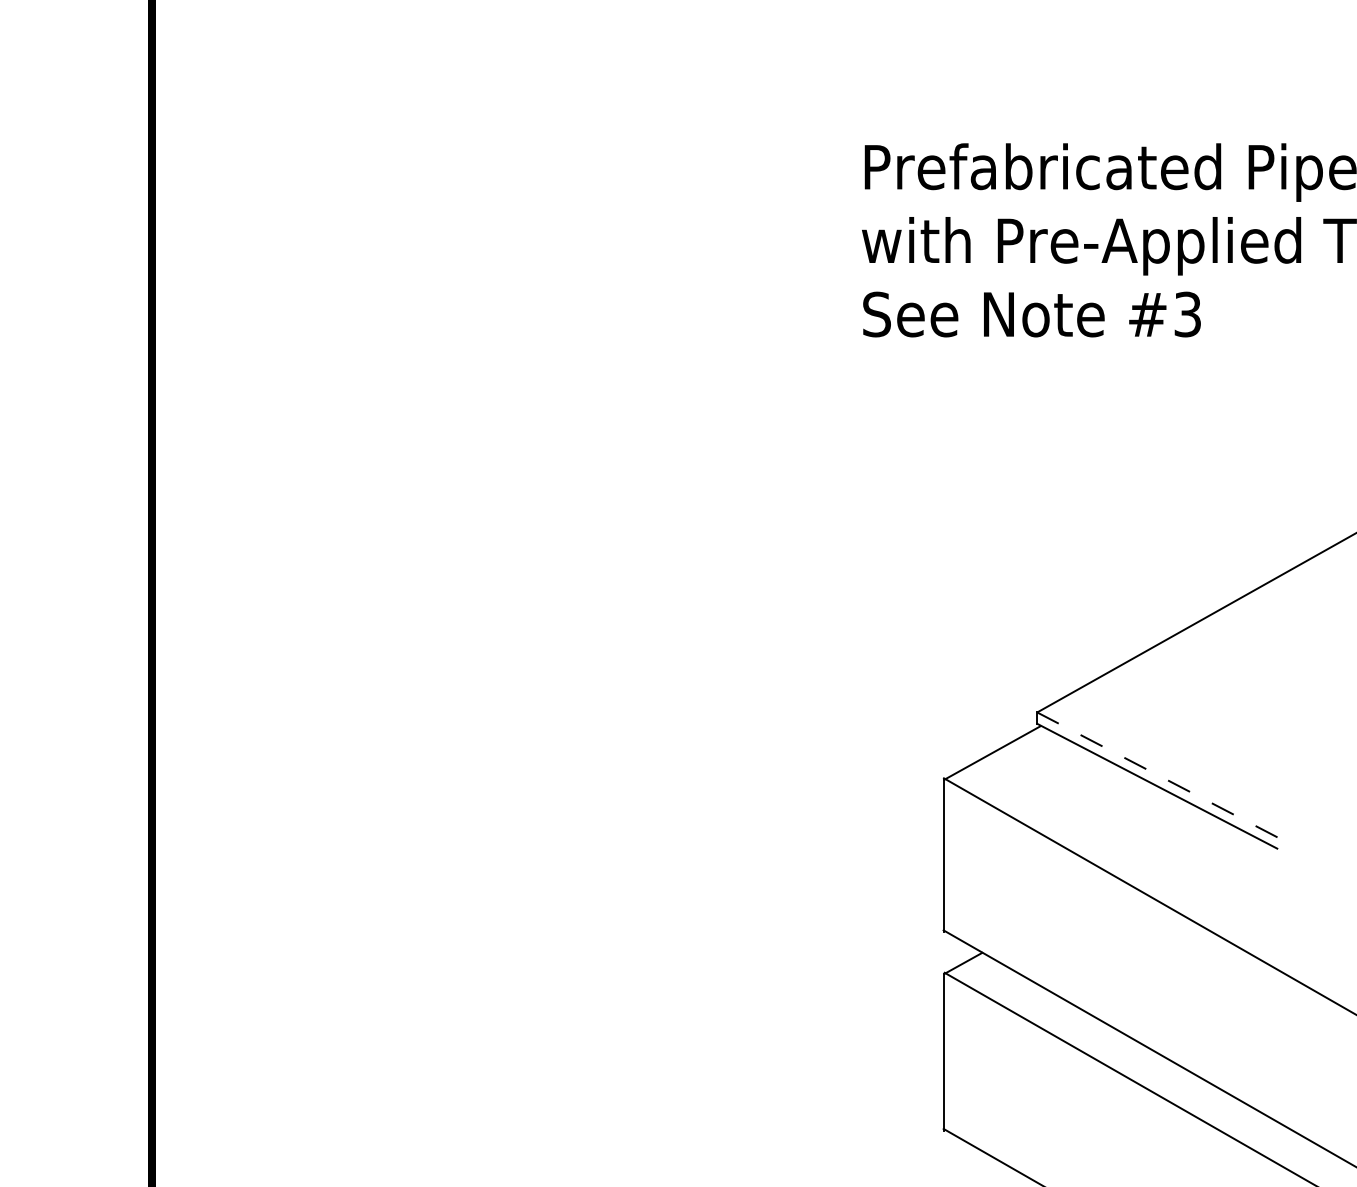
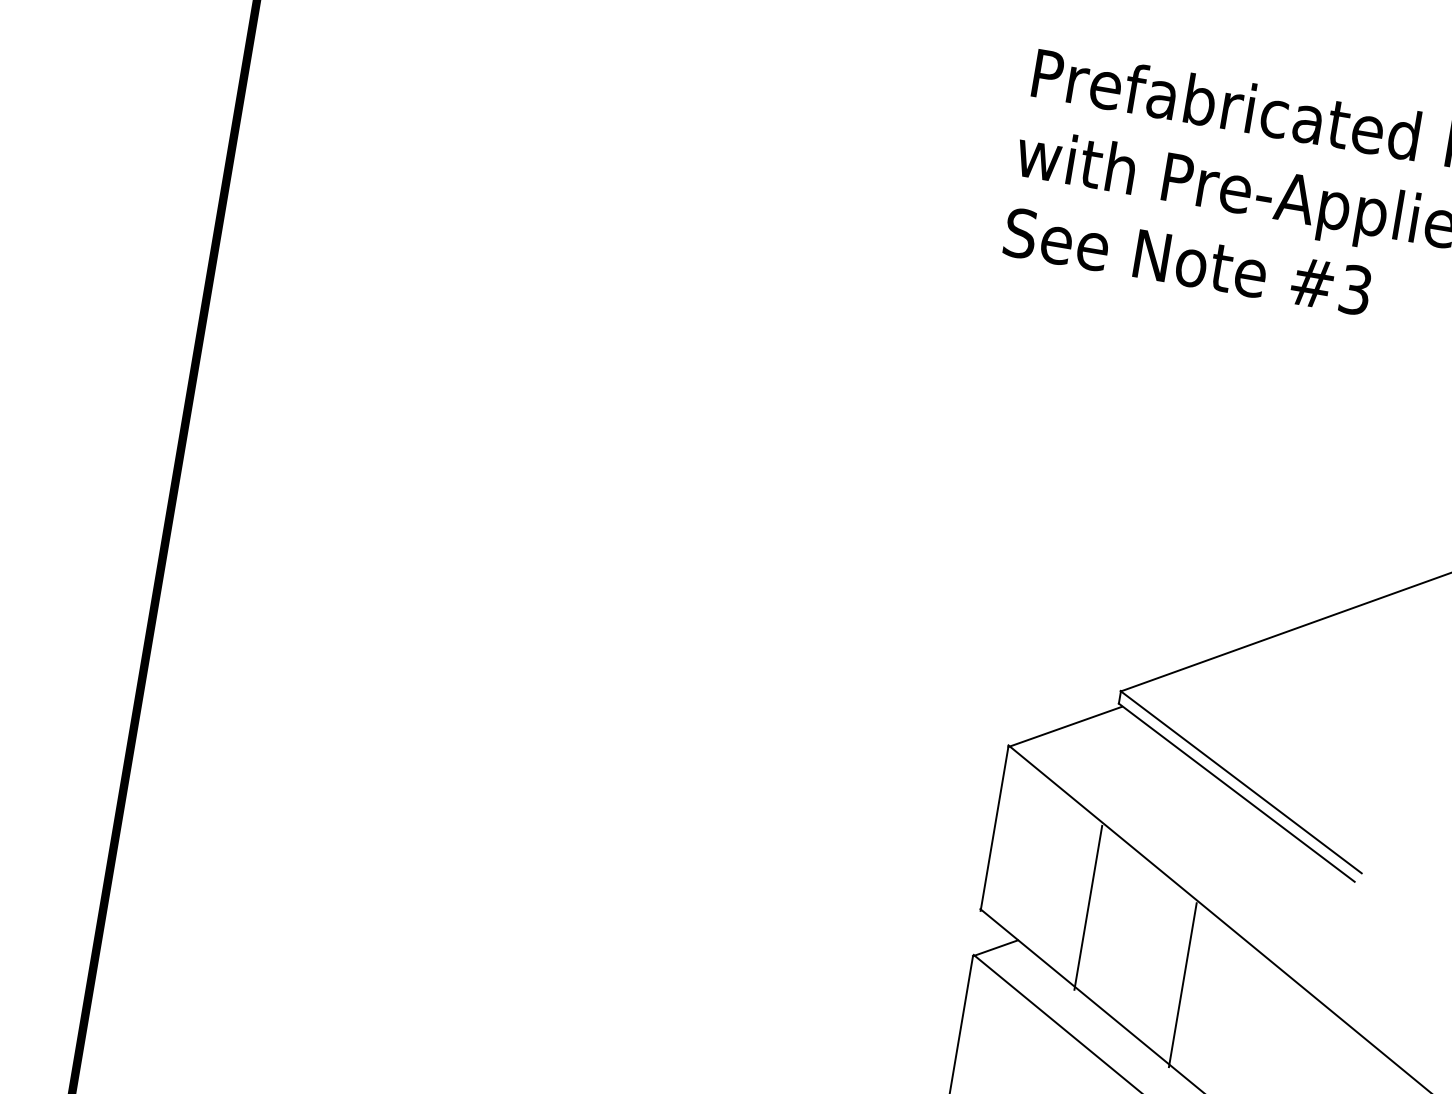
line: (1160, 776) -> (1242, 782), dashed -> solid
line: (1040, 912) -> (1087, 907), added
line: (1137, 968) -> (1182, 985), added

